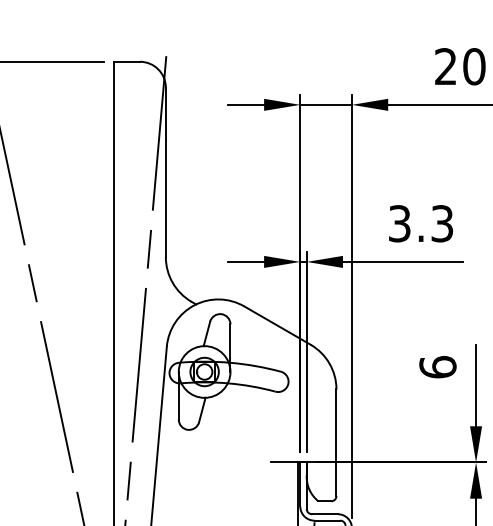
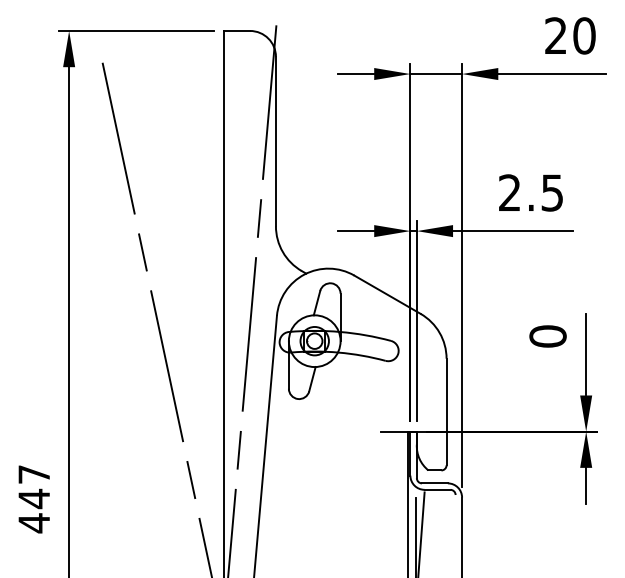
text: (421, 223) -> (531, 192), 3.3 -> 2.5
text: (437, 367) -> (547, 336), 6 -> 0

